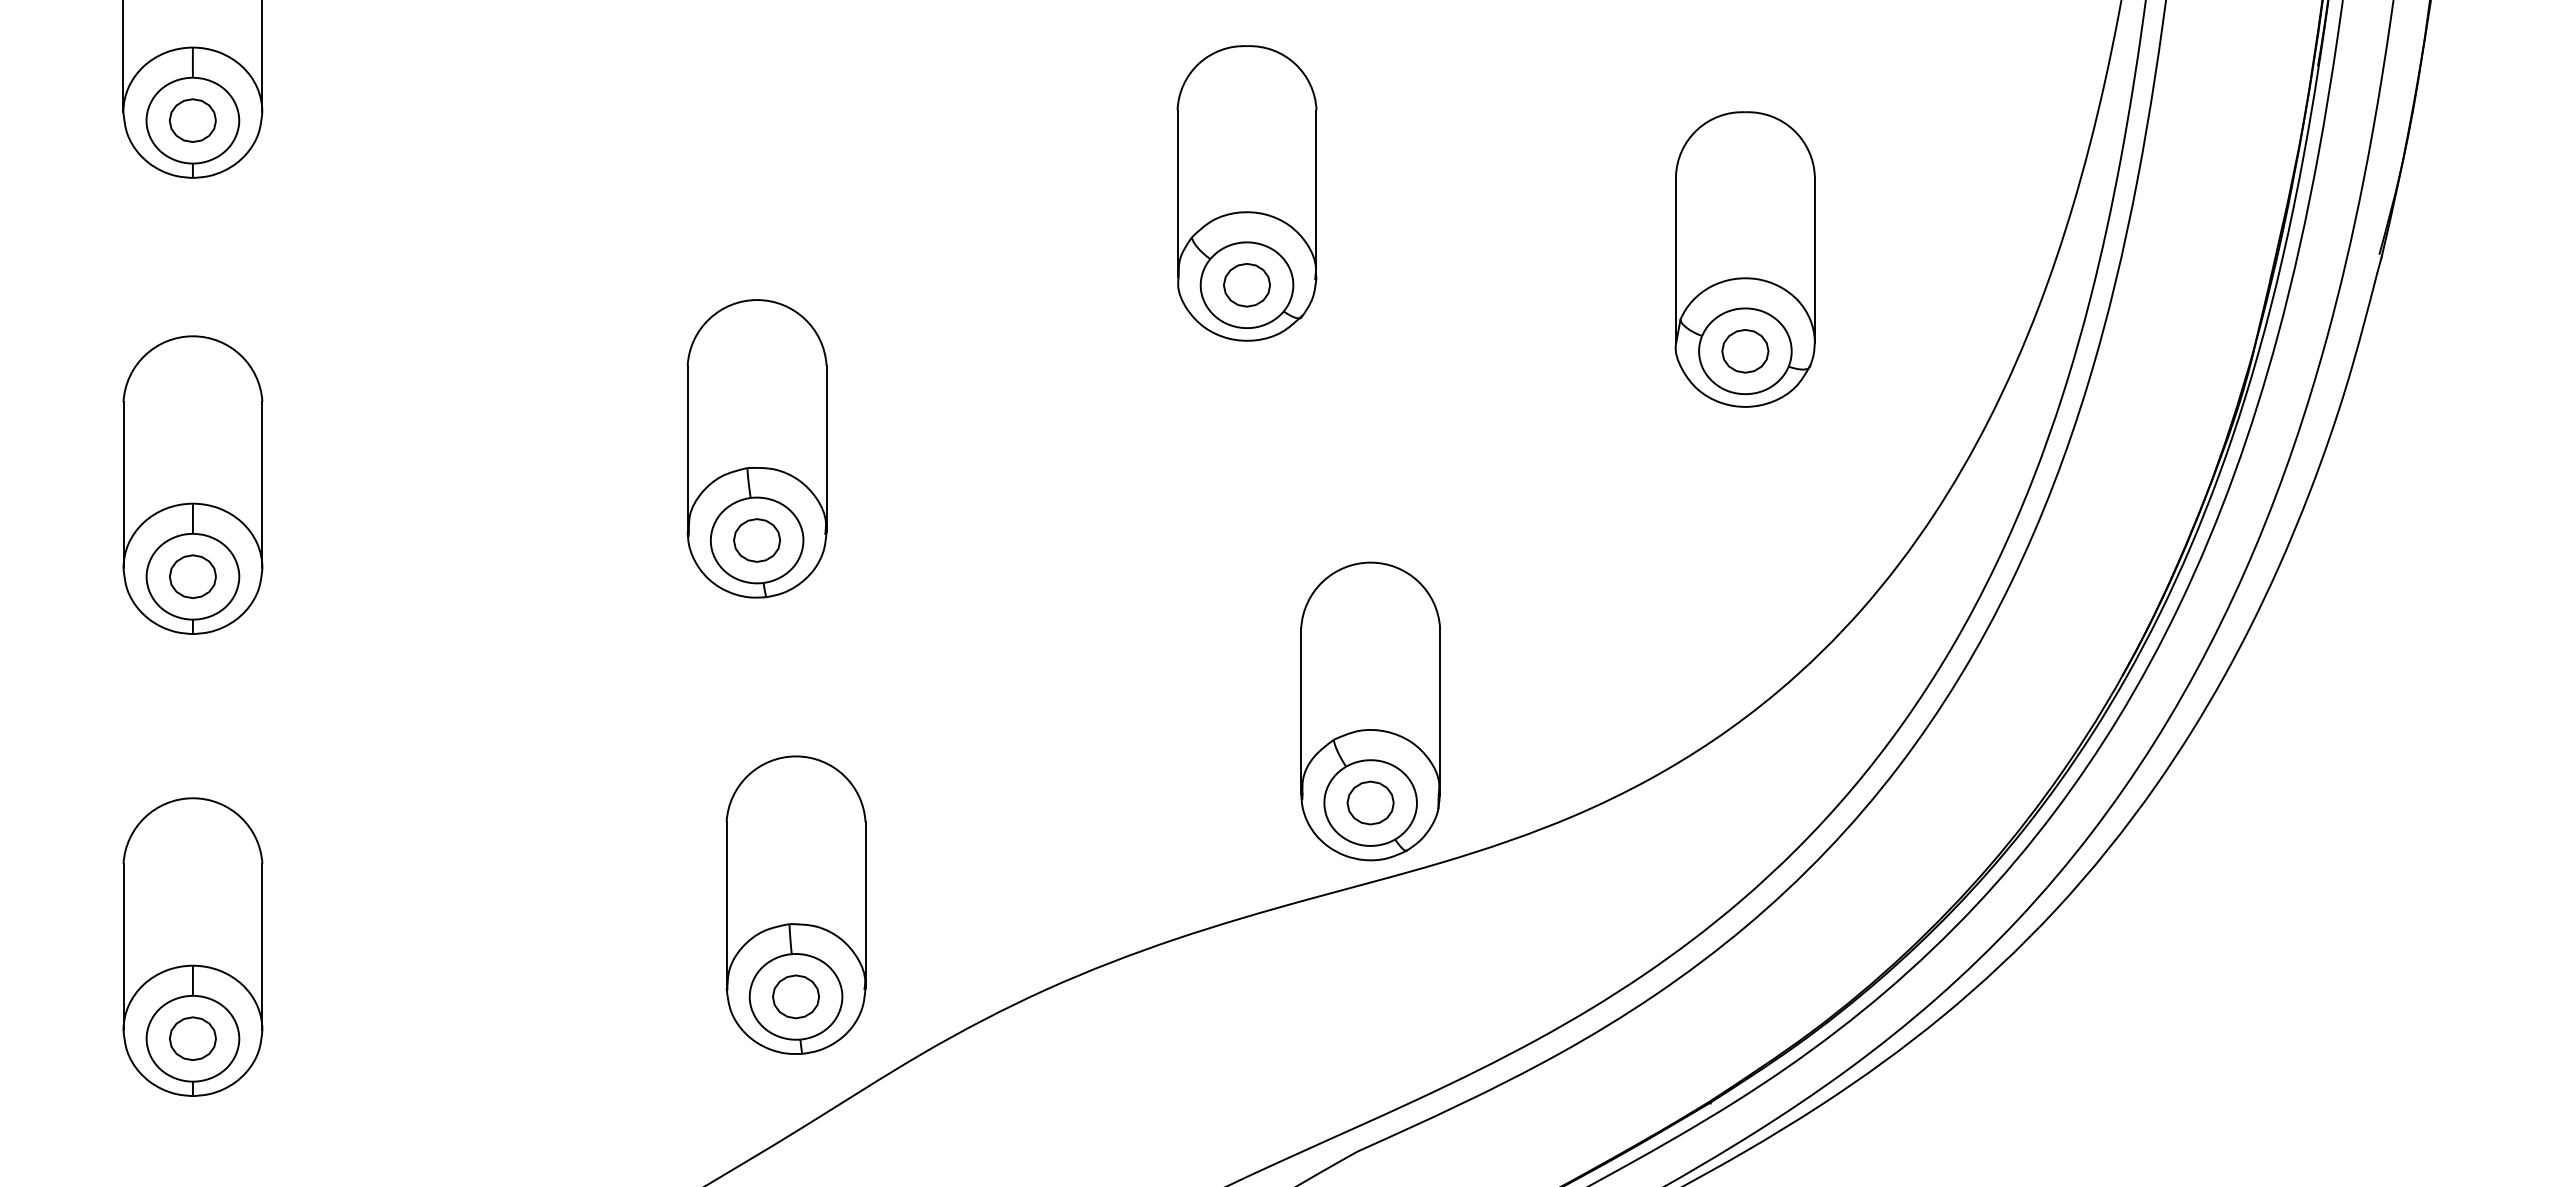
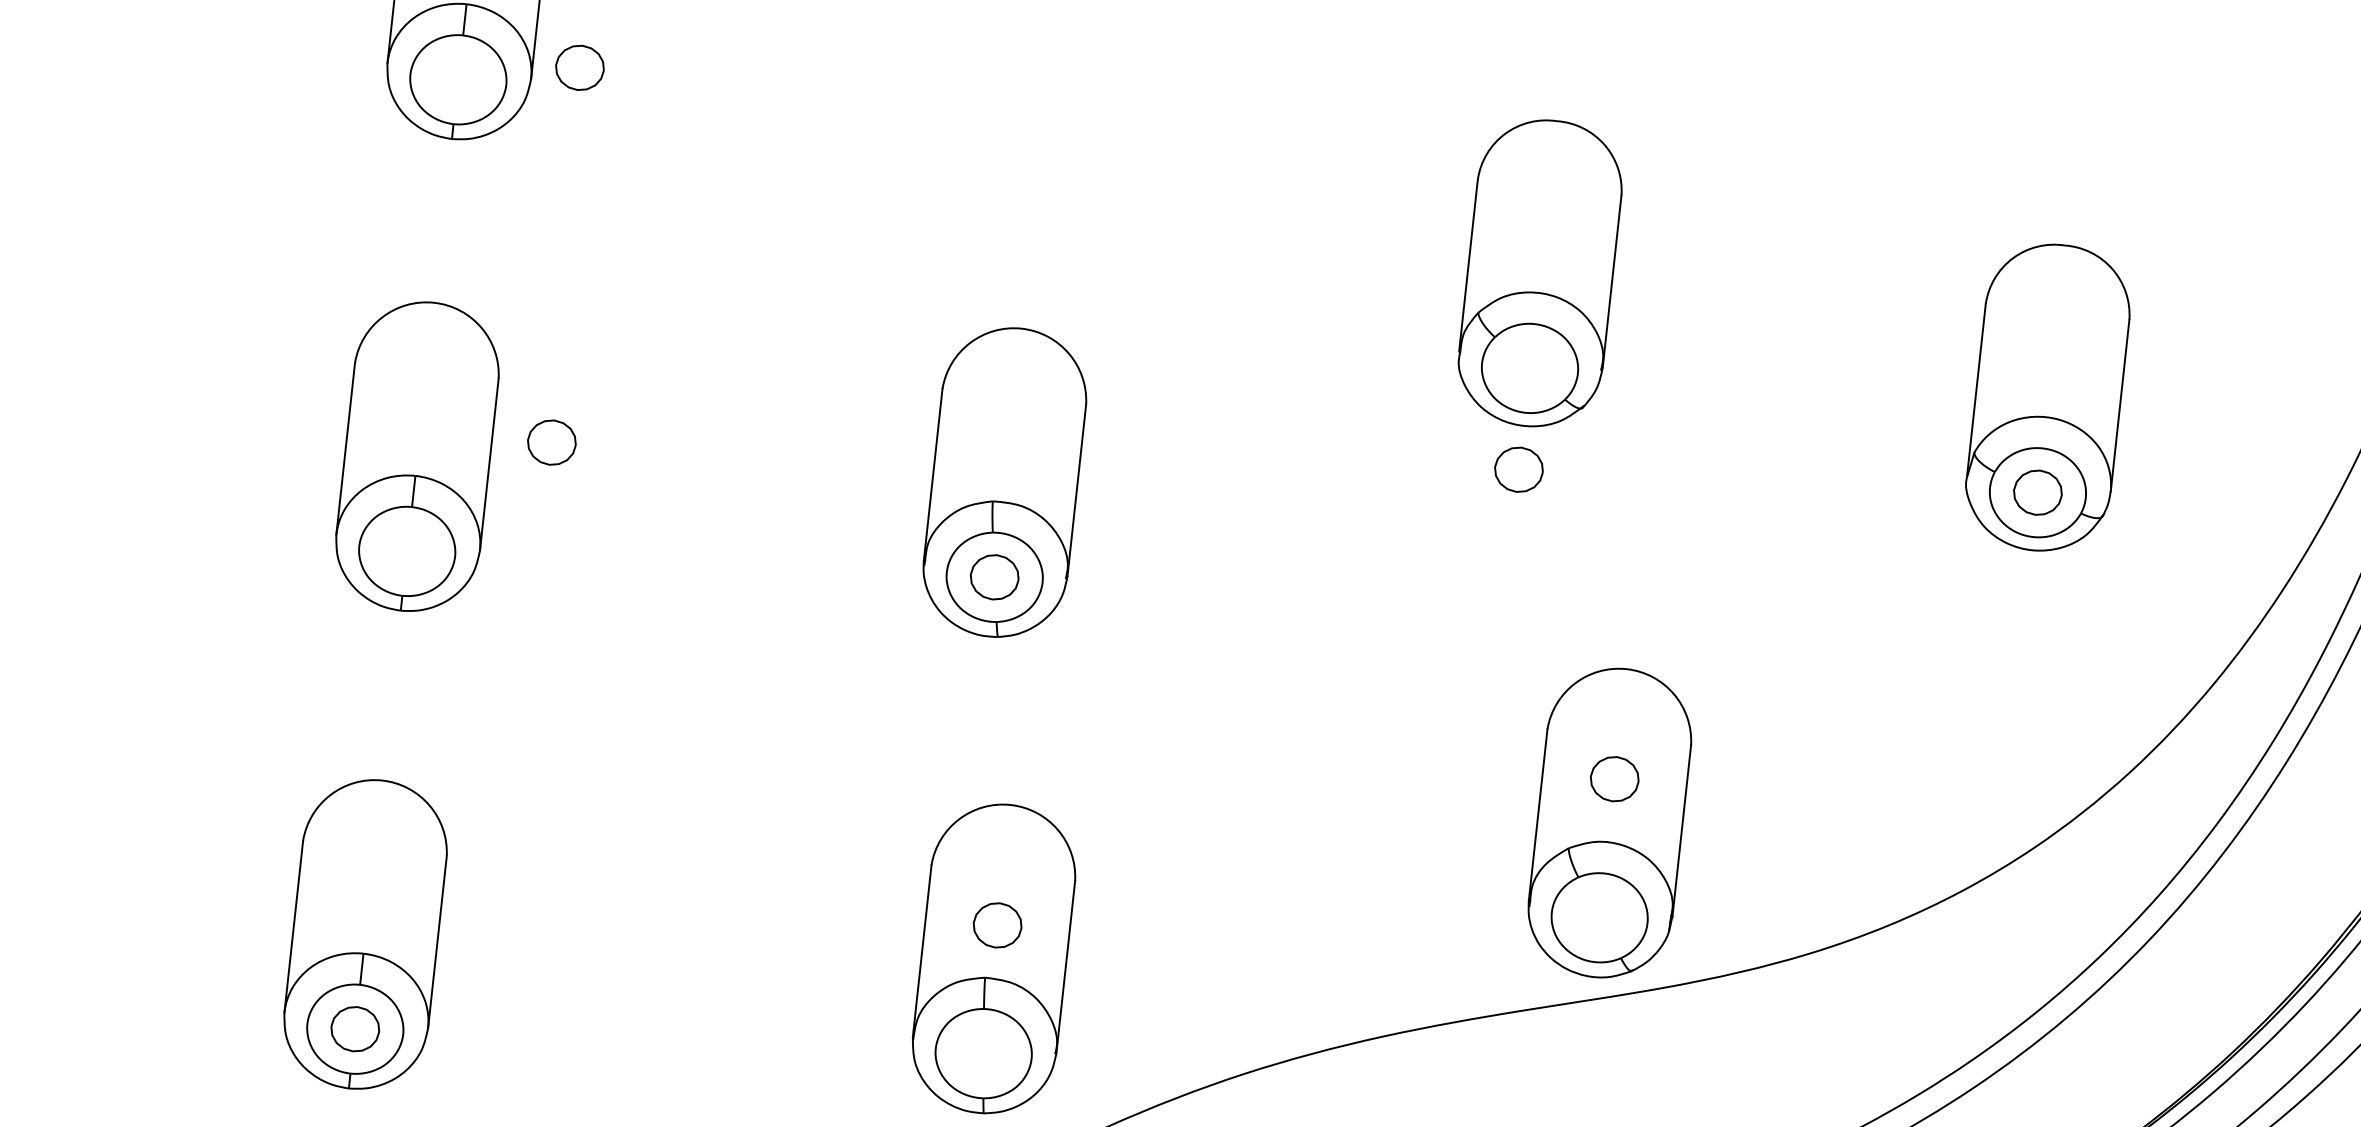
part: (192, 120) -> (579, 67), moved
part: (1246, 285) -> (1518, 469), moved
part: (192, 576) -> (551, 442), moved
part: (1370, 802) -> (1614, 778), moved
part: (795, 996) -> (997, 924), moved

